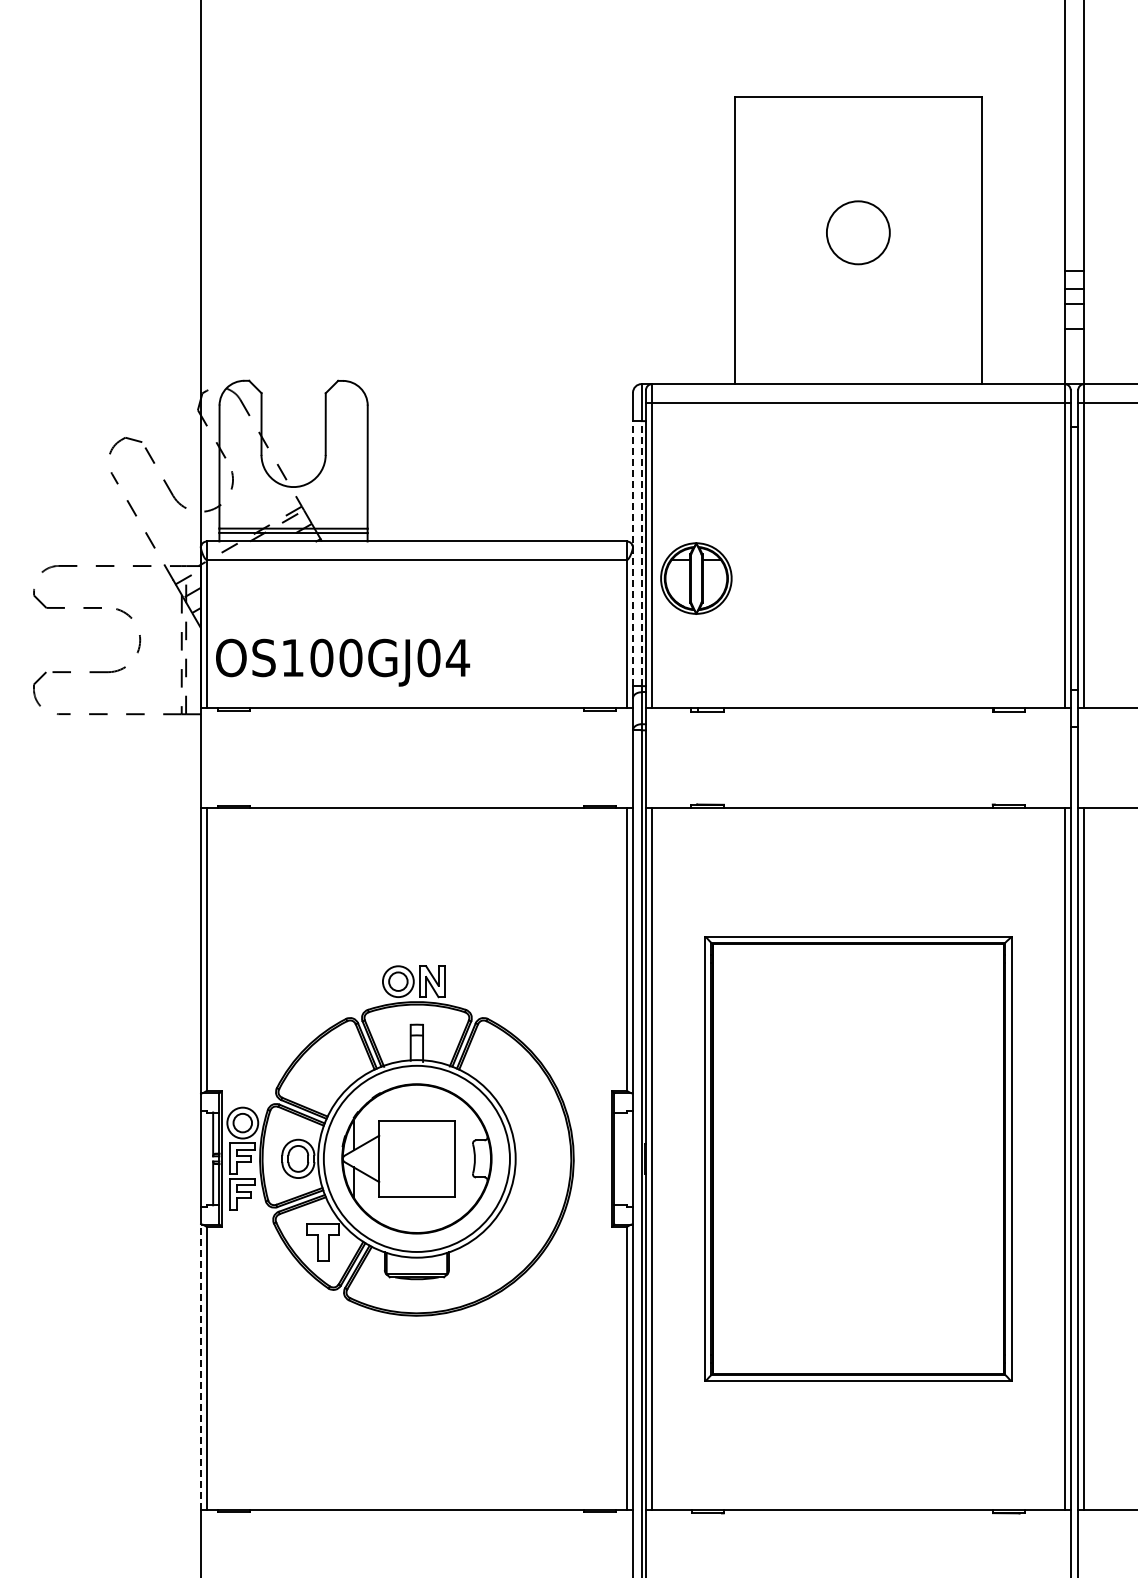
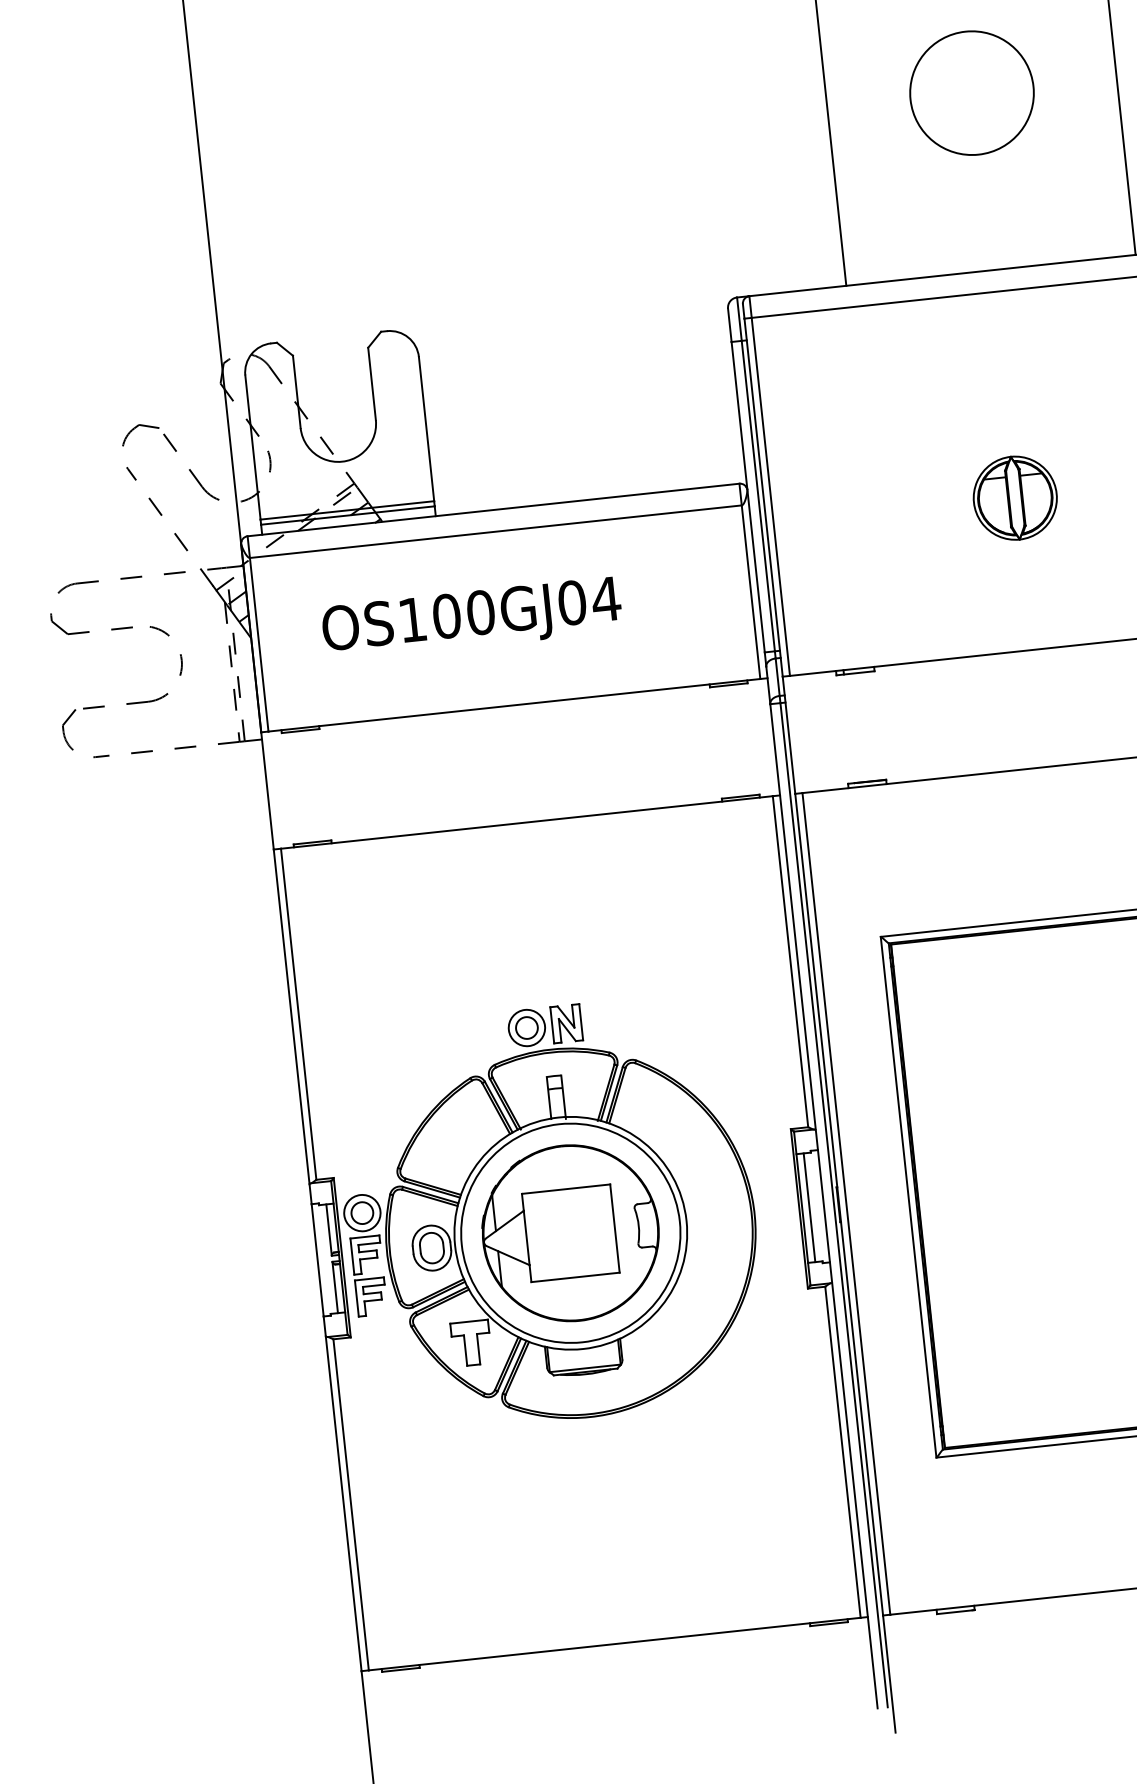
circle: (857, 232) -> (970, 92), size x1.67
line: (633, 553) -> (748, 496), dashed -> solid
line: (641, 553) -> (758, 495), dashed -> solid
part: (696, 578) -> (1015, 498), moved
text: (343, 662) -> (472, 618), moved
line: (620, 1158) -> (809, 1207), added
line: (200, 1366) -> (343, 1503), dashed -> solid

